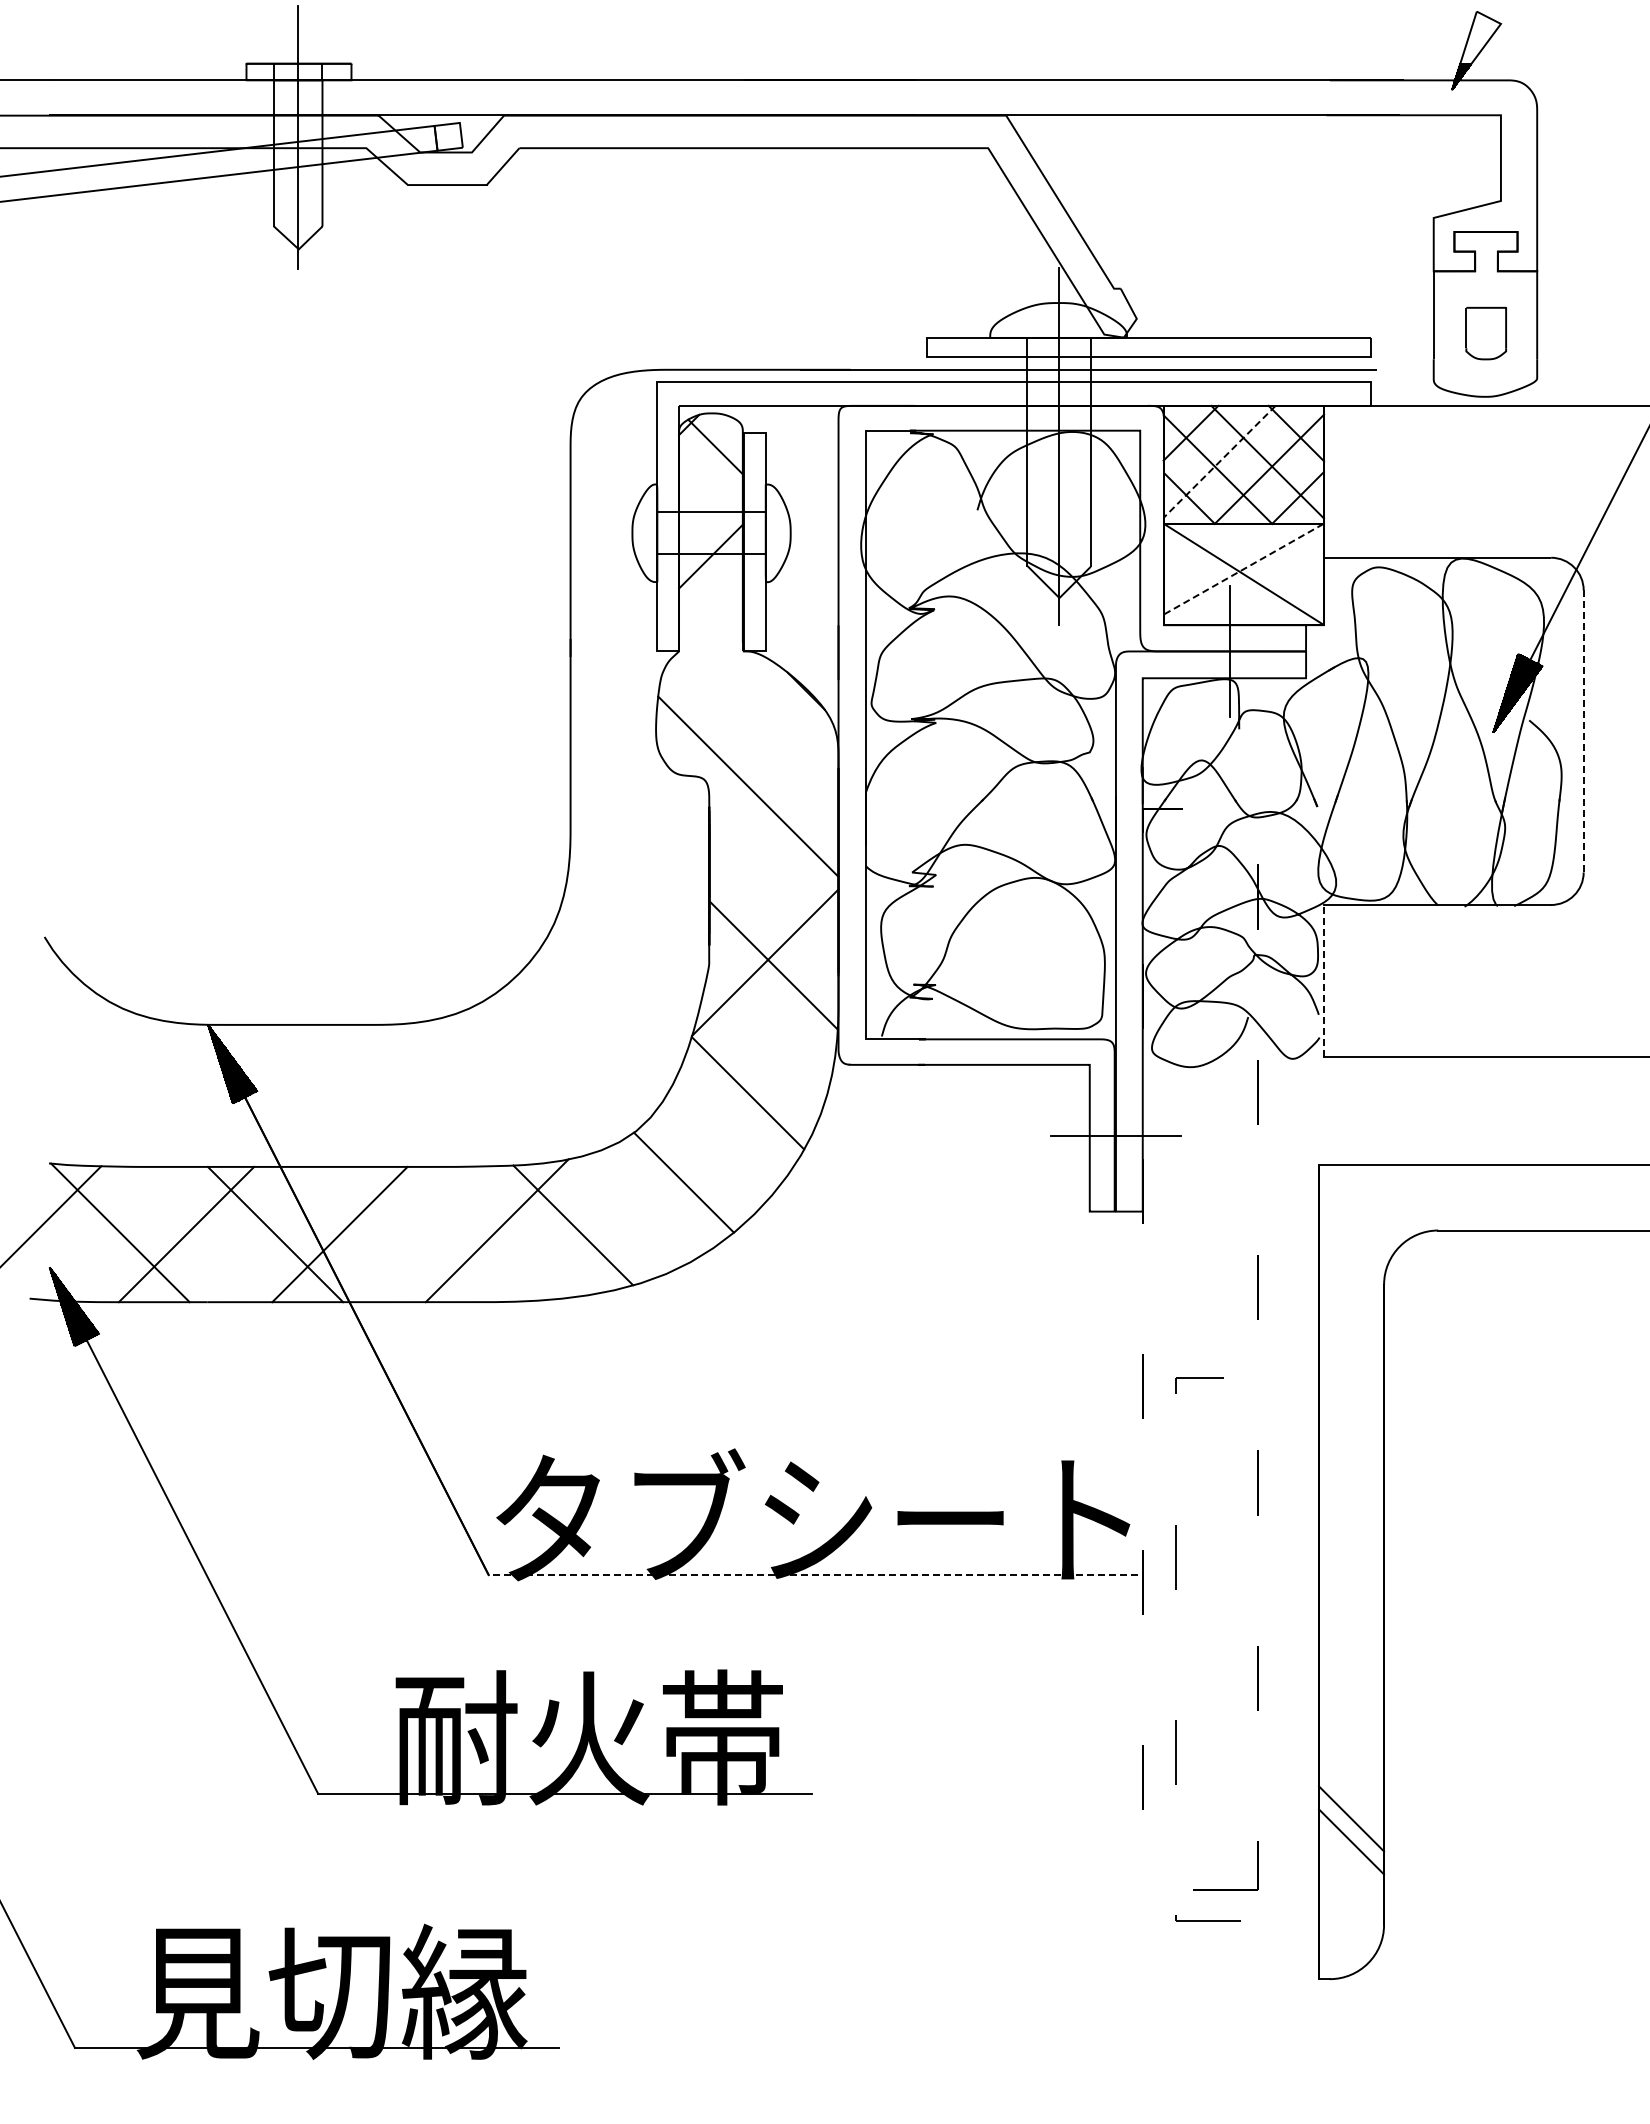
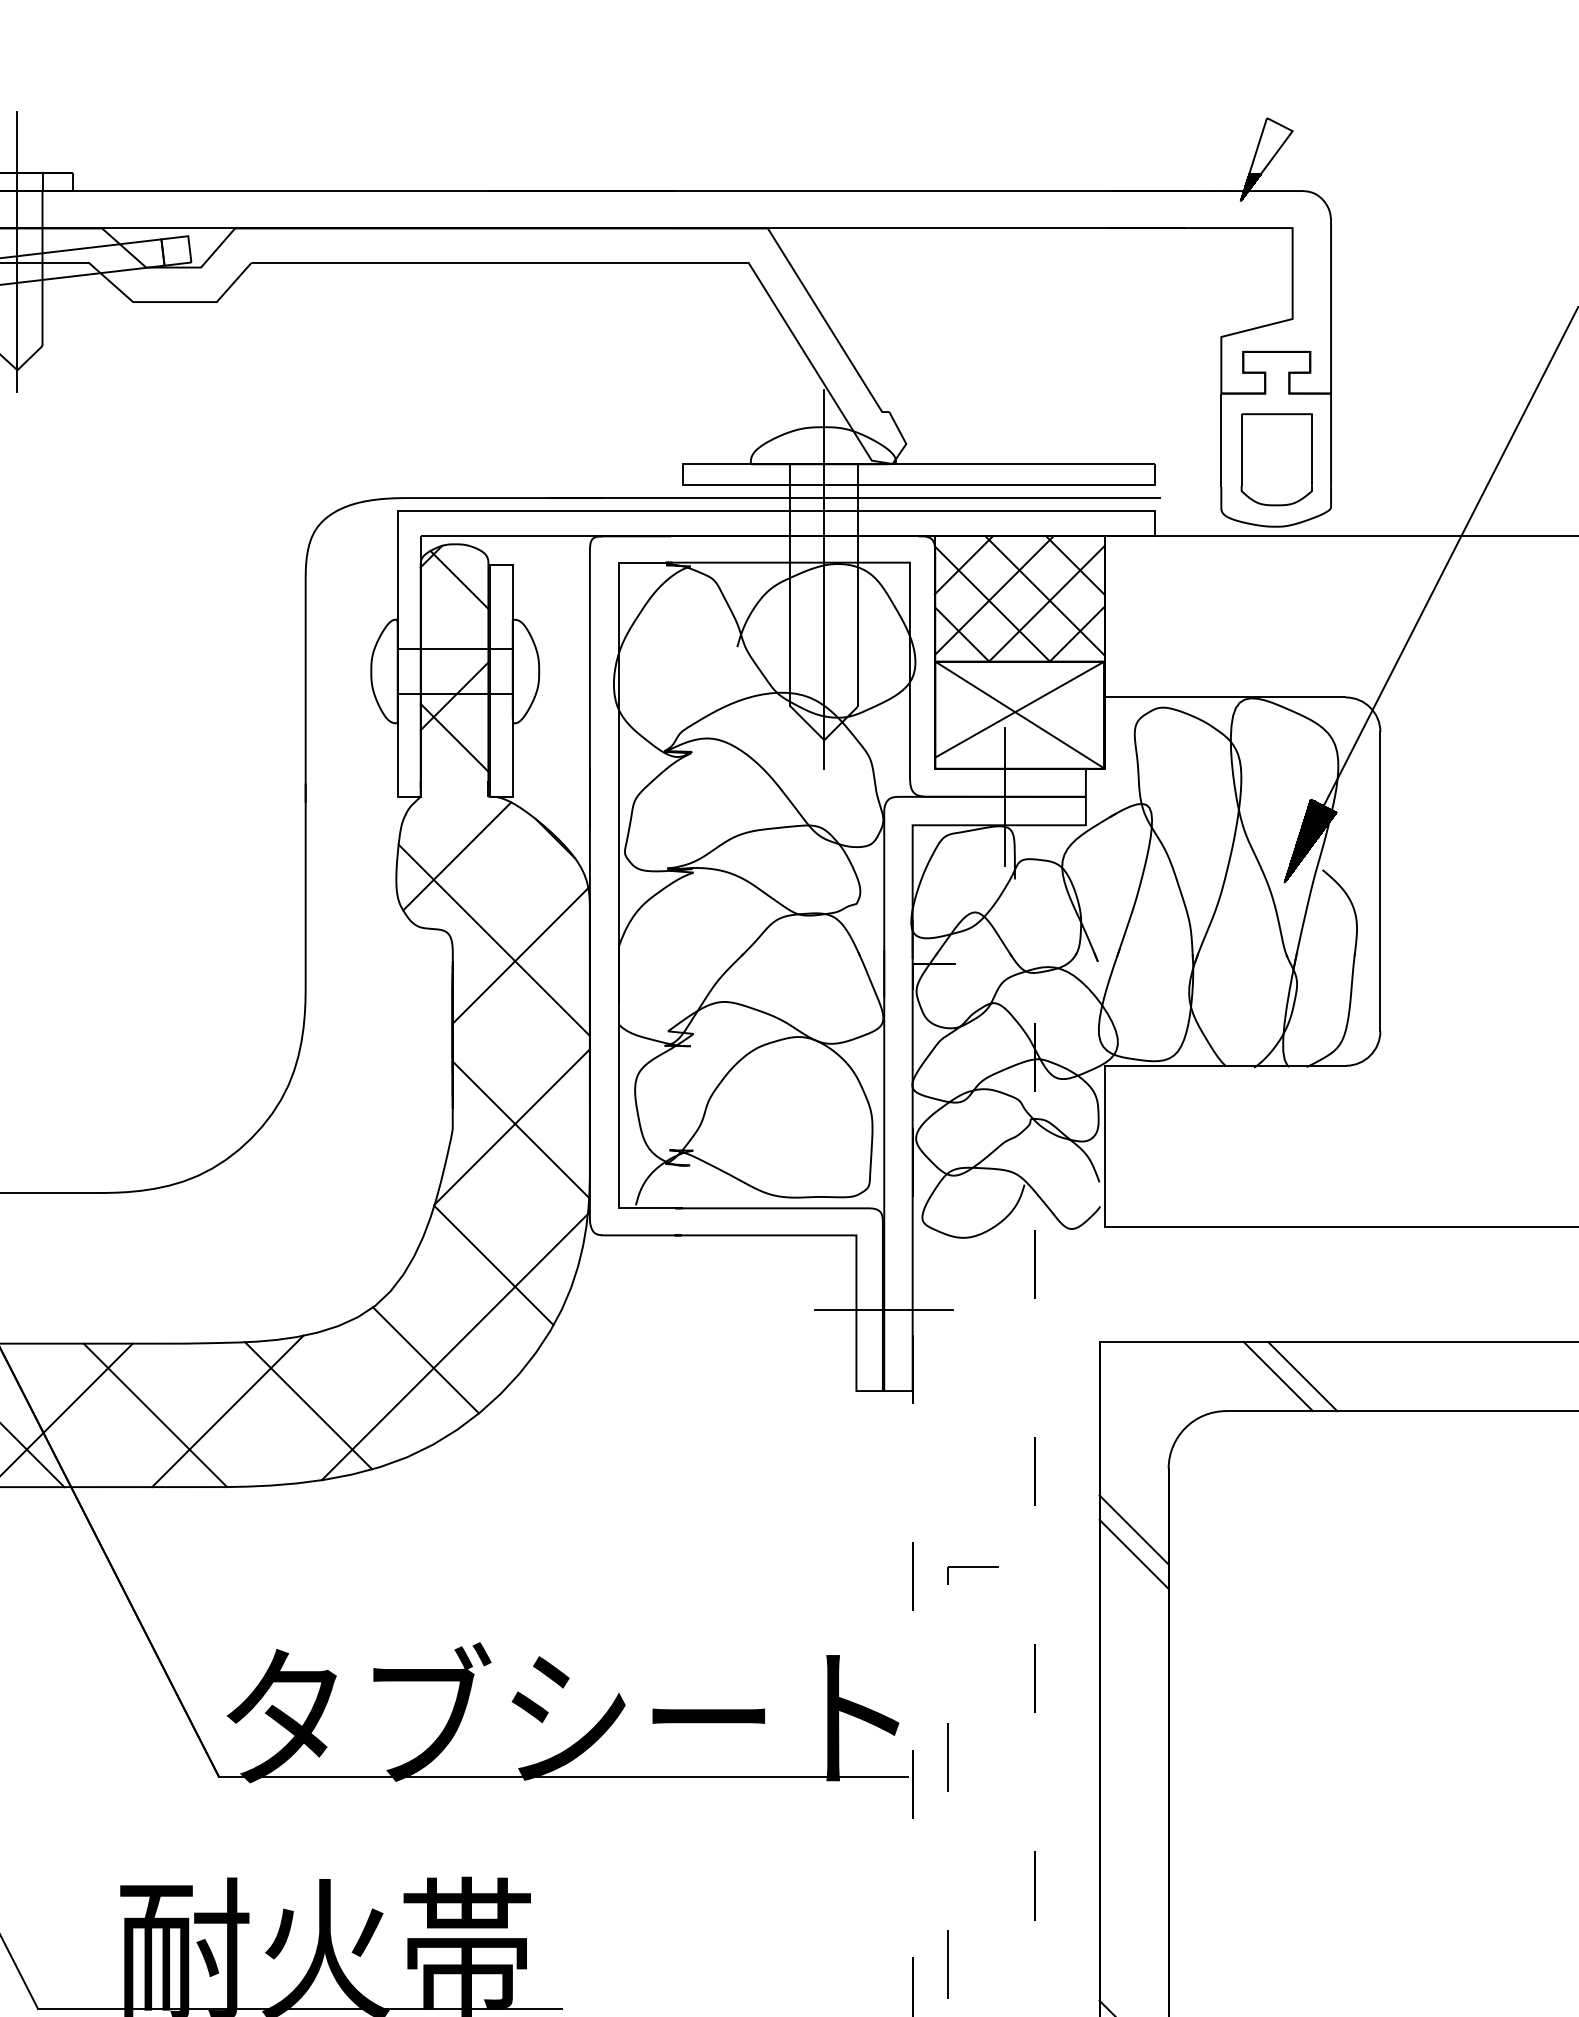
part: (1486, 333) -> (1277, 459), size x1.67
line: (1219, 461) -> (994, 595), dashed -> solid
line: (1243, 569) -> (1019, 709), dashed -> solid
line: (710, 595) -> (454, 737), added
line: (713, 707) -> (457, 856), added
line: (1583, 731) -> (1380, 881), dashed -> solid
line: (773, 801) -> (520, 956), added
line: (1324, 980) -> (1105, 1145), dashed -> solid
line: (710, 1169) -> (454, 1346), added
line: (1487, 1197) -> (1278, 1376), added
line: (1510, 1197) -> (1302, 1376), added
line: (428, 1234) -> (154, 1415), added
line: (1351, 1342) -> (1134, 1529), added
line: (1351, 1365) -> (1134, 1554), added
line: (813, 1574) -> (563, 1776), dashed -> solid

